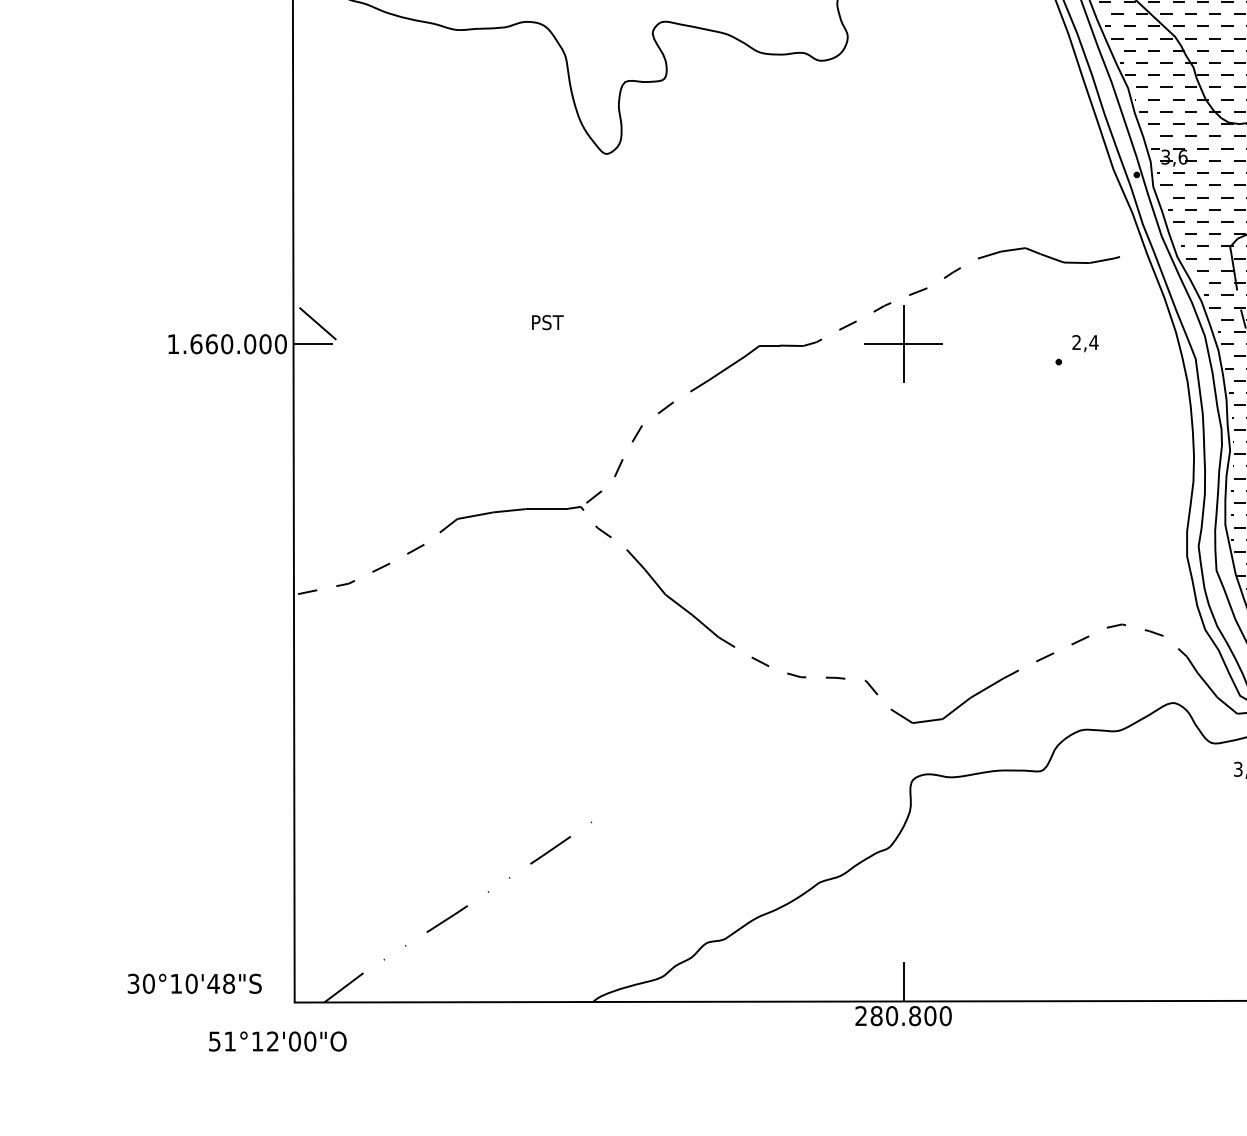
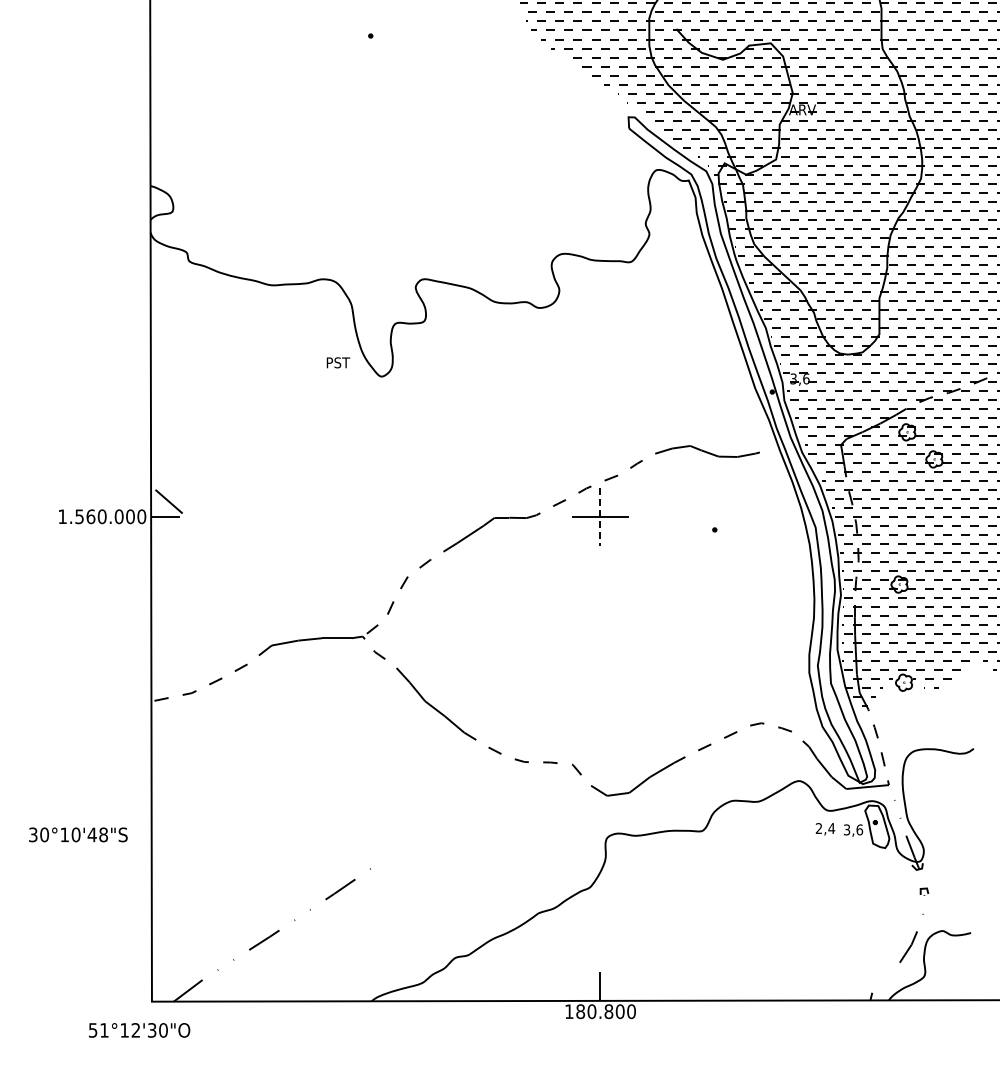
text: (547, 322) -> (338, 362), moved
text: (196, 343) -> (79, 516), 1.660.000 -> 1.560.000
line: (903, 343) -> (600, 516), solid -> dashed
text: (1085, 343) -> (825, 829), moved
text: (194, 983) -> (78, 834), moved
text: (861, 1015) -> (569, 1011), 280.800 -> 180.800
text: (294, 1041) -> (151, 1030), 51°12'00"O -> 51°12'30"O

